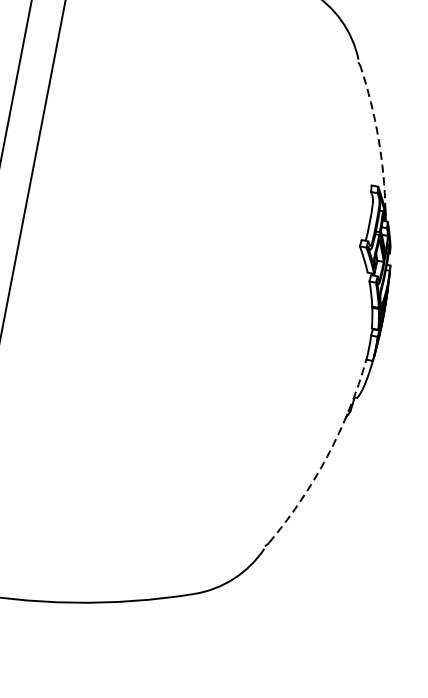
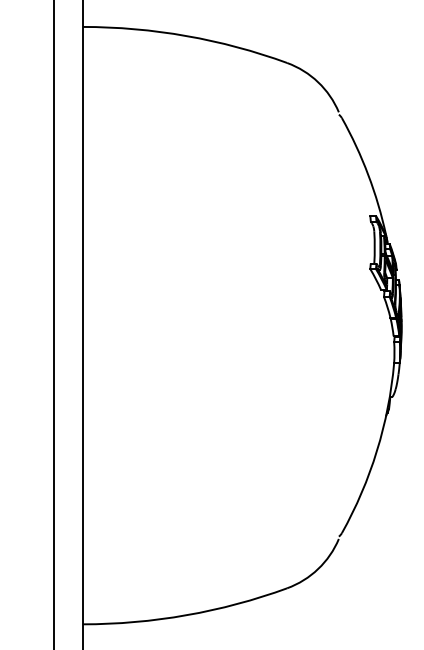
arc: (378, 138) -> (368, 175), dashed -> solid
arc: (326, 456) -> (376, 451), dashed -> solid

